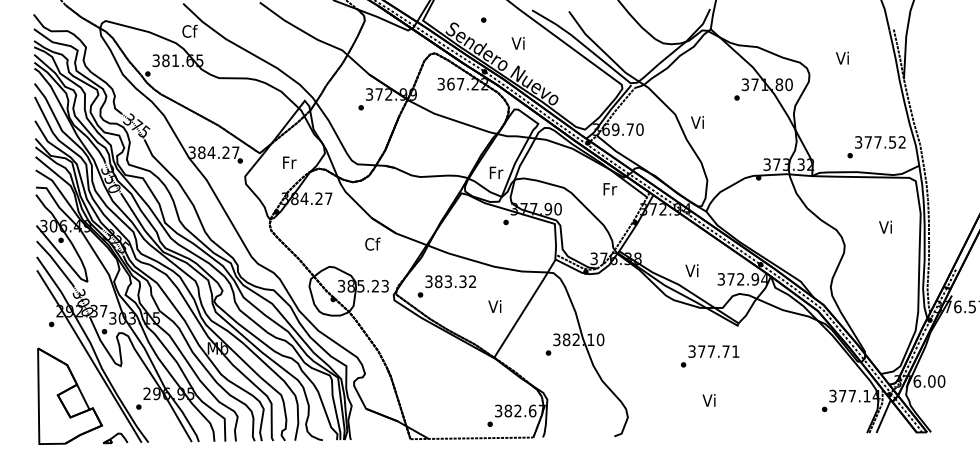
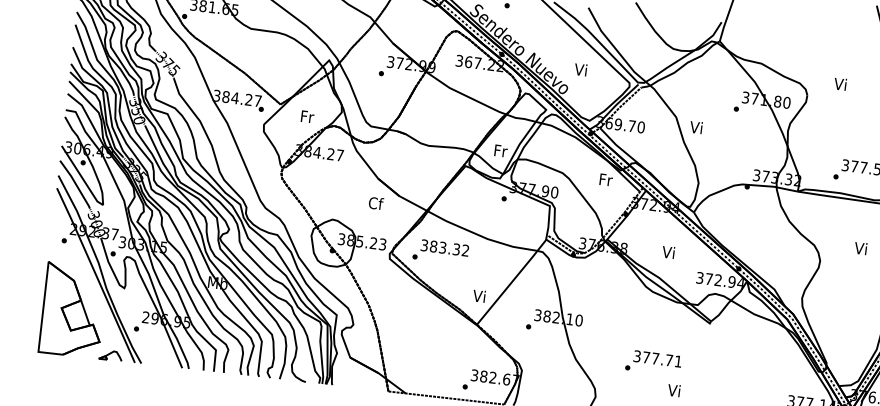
text: (517, 43) -> (580, 69), moved
text: (691, 270) -> (668, 252), moved
text: (494, 306) -> (478, 296), moved
text: (710, 356) -> (654, 363), moved

